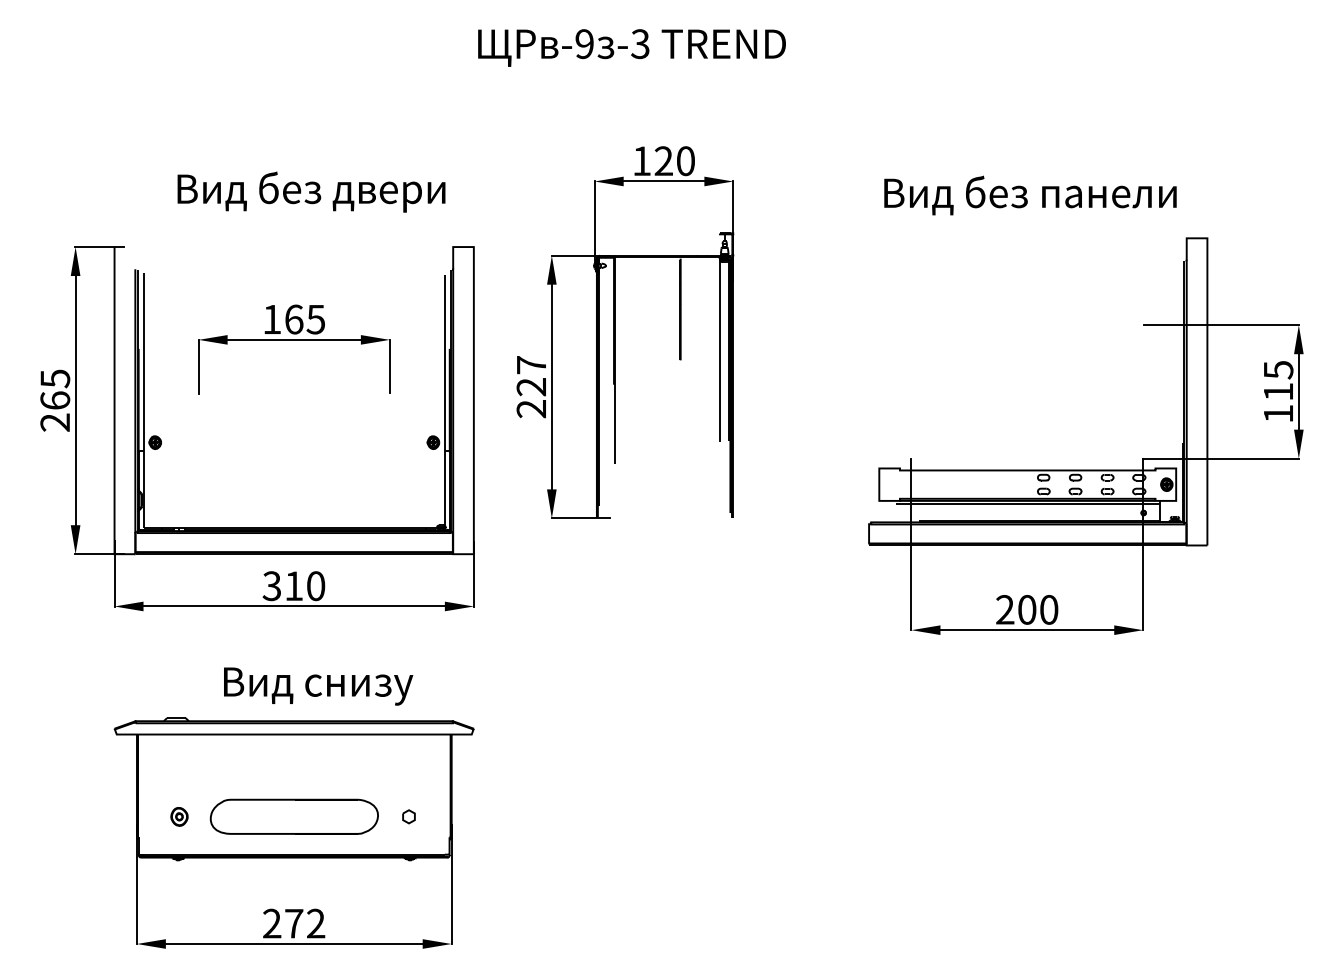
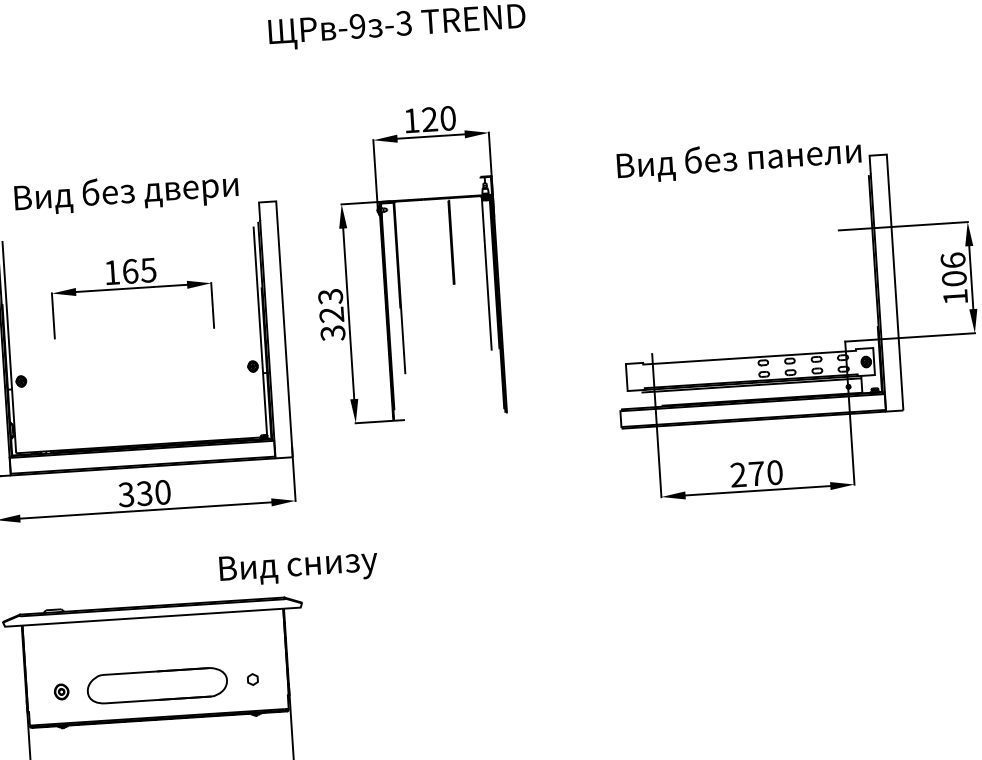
text: (311, 191) -> (126, 193), moved
text: (1030, 195) -> (739, 160), moved
text: (1278, 380) -> (953, 269), 115 -> 106
text: (531, 387) -> (331, 315), 227 -> 323
text: (293, 586) -> (144, 493), 310 -> 330
text: (1027, 609) -> (756, 473), 200 -> 270
text: (318, 686) -> (298, 567), moved

